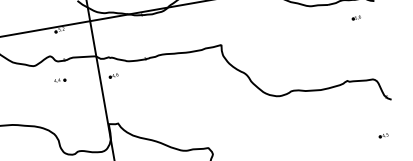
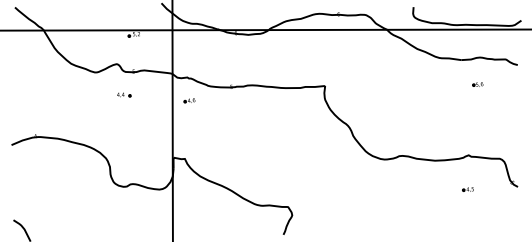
part: (356, 17) -> (477, 84), moved
part: (383, 135) -> (467, 189), moved

